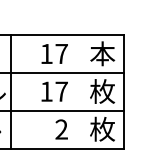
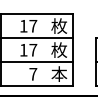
text: (102, 52) -> (59, 25), 本 -> 枚
text: (62, 128) -> (33, 73), 2 -> 7
text: (102, 128) -> (59, 73), 枚 -> 本

